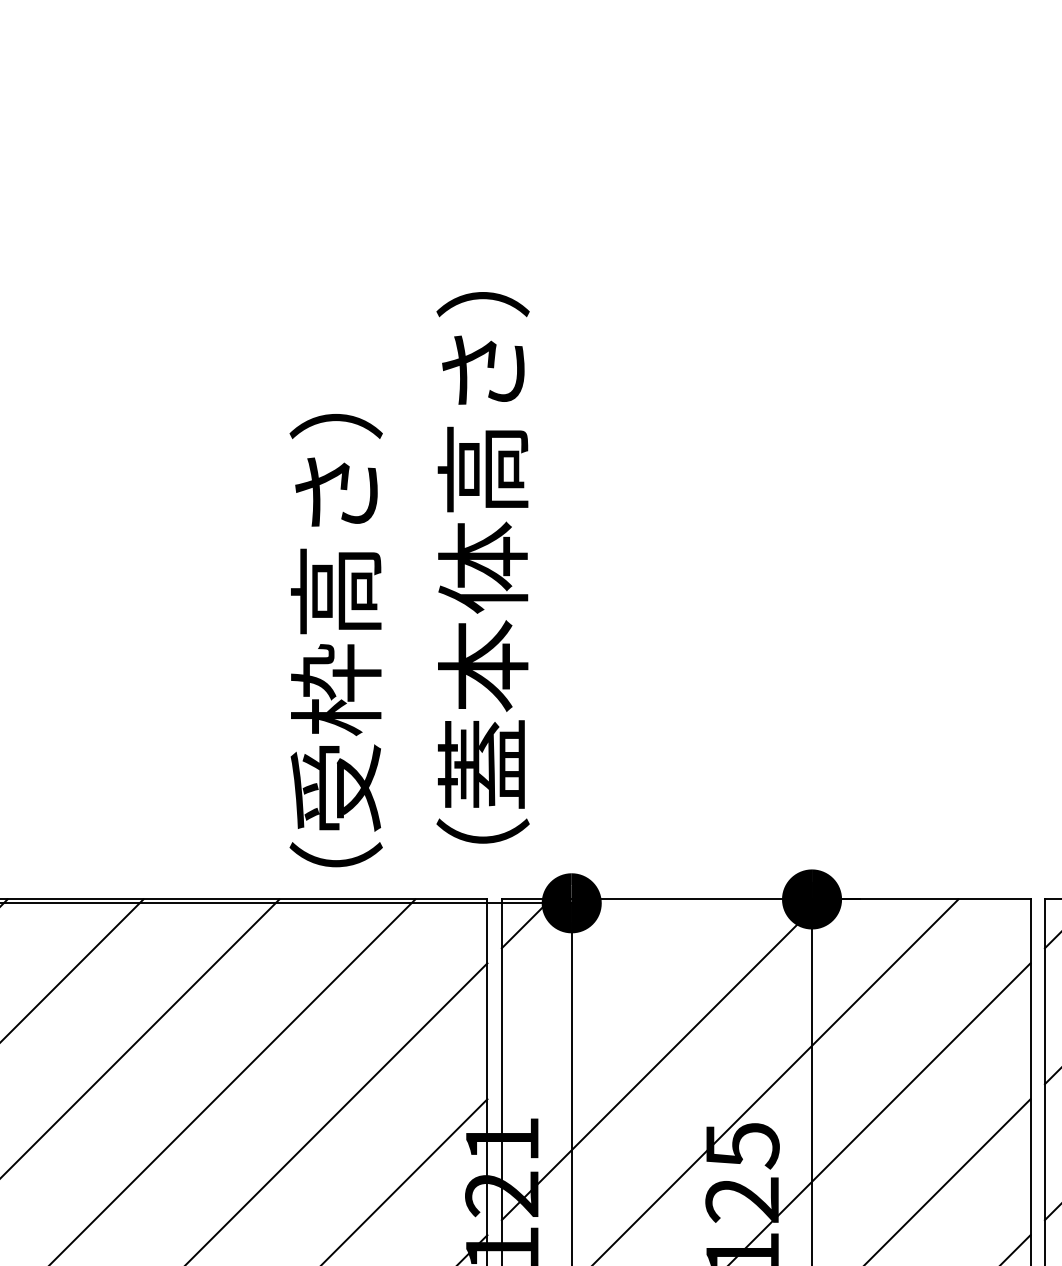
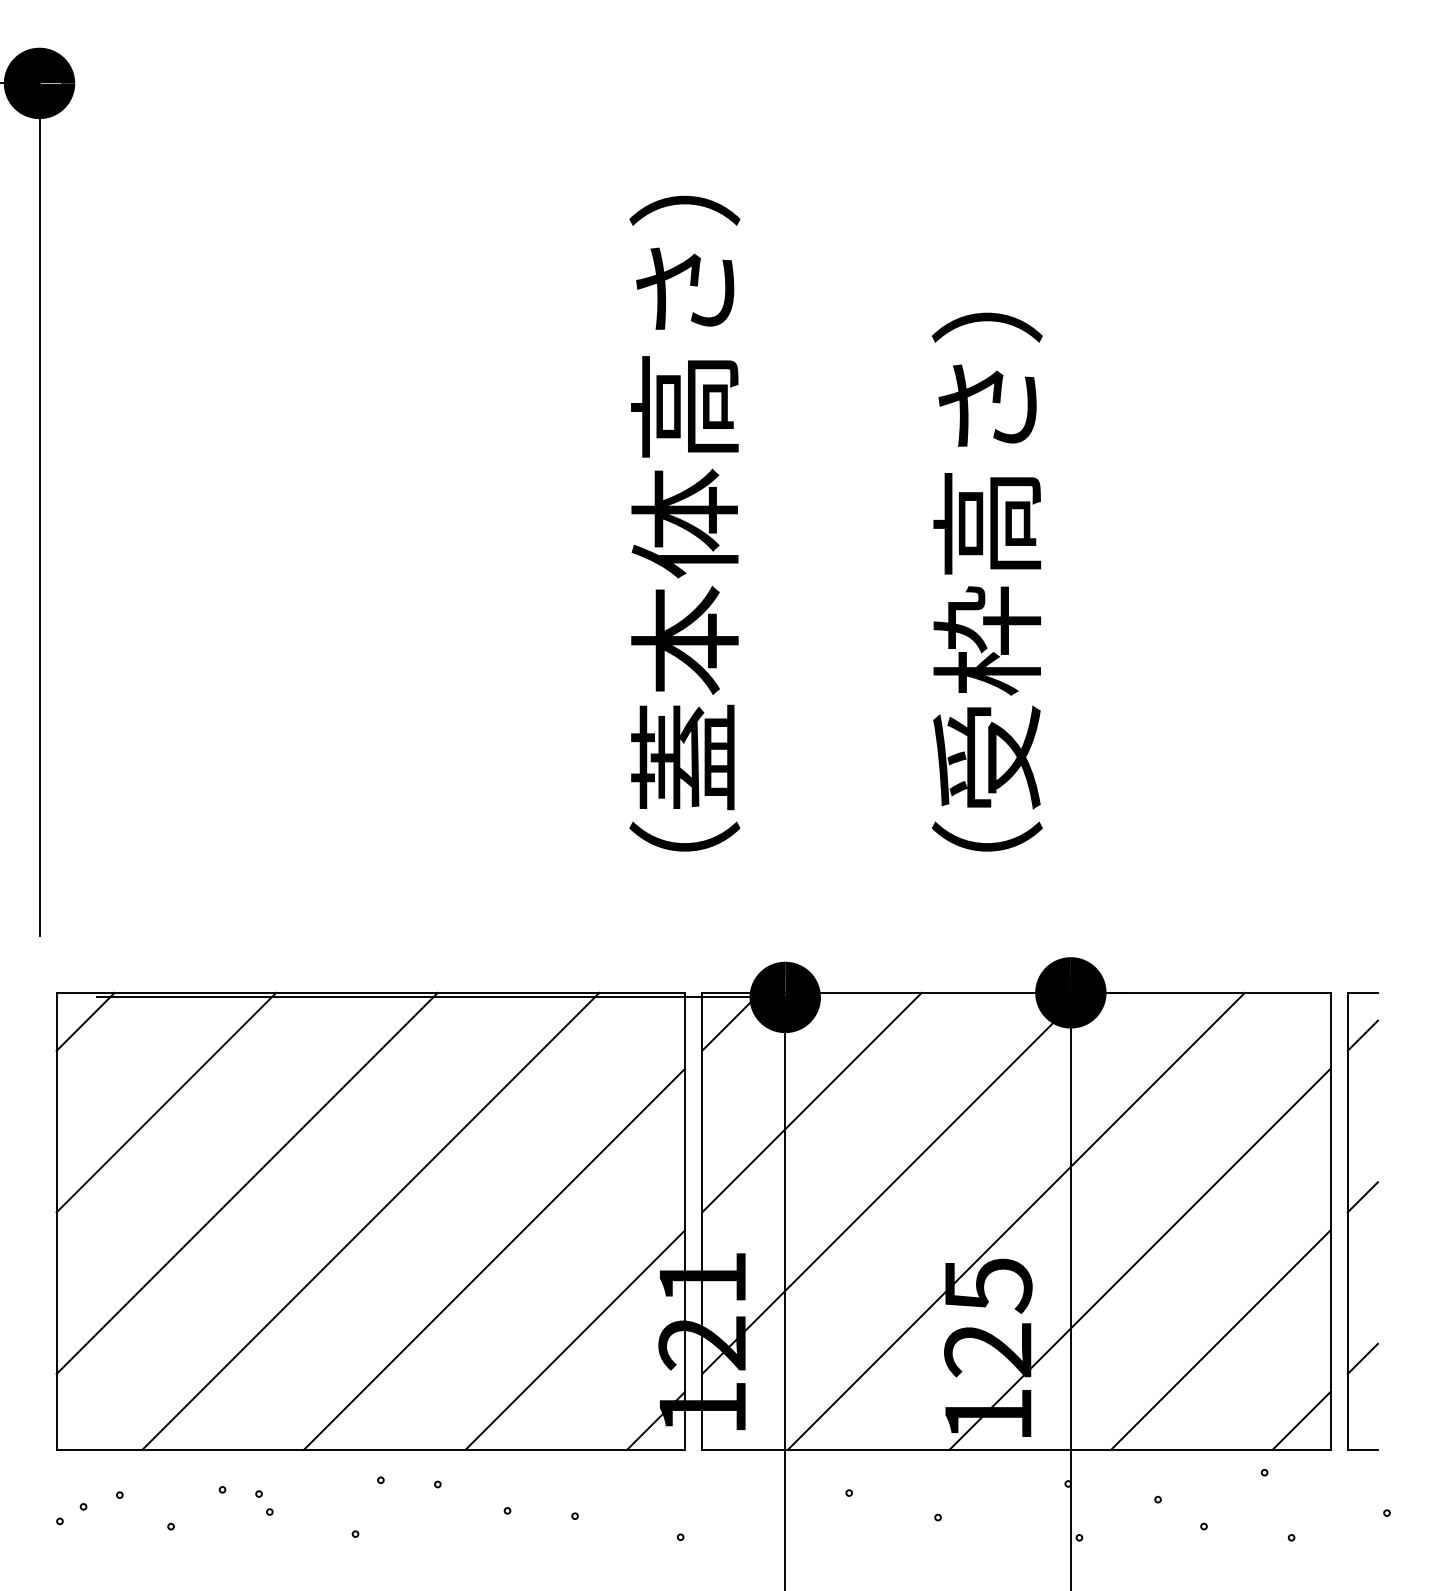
text: (482, 567) -> (684, 523), moved
text: (336, 640) -> (987, 581), moved
line: (593, 991) -> (811, 1102), added

